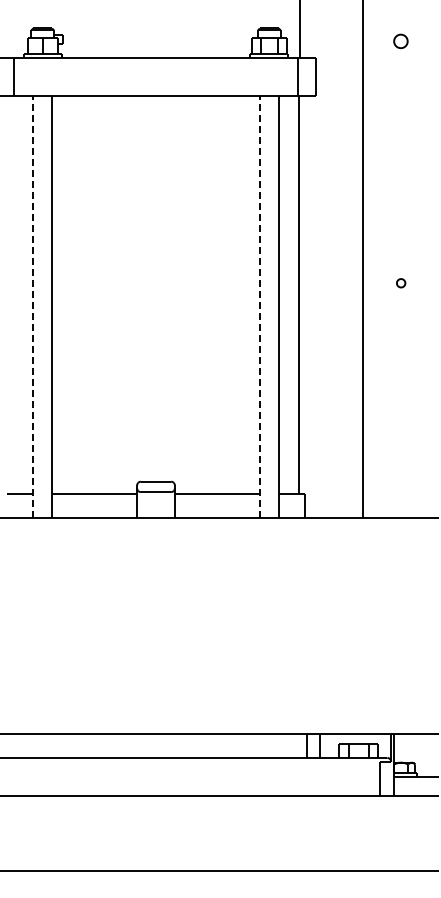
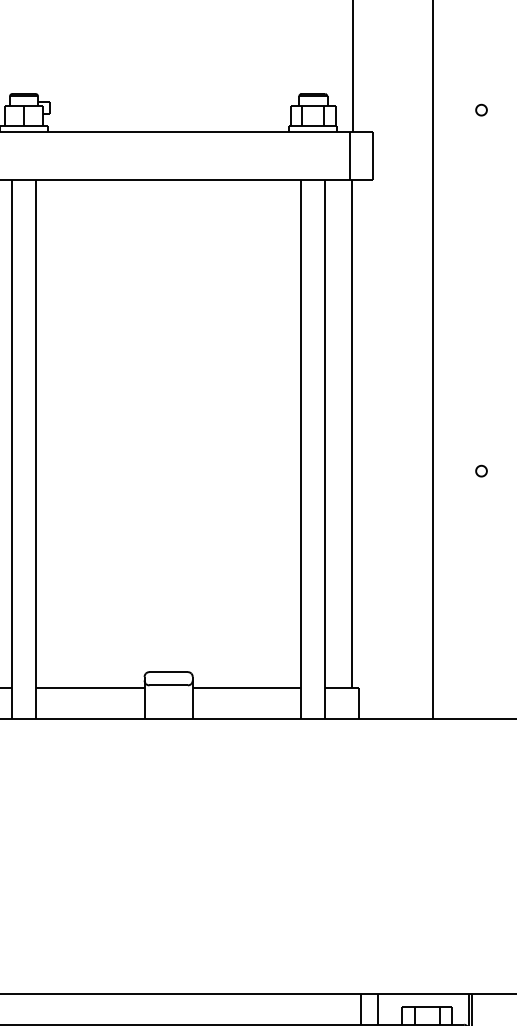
part: (401, 41) -> (481, 110), size x0.62
part: (401, 283) -> (481, 471), moved
line: (33, 306) -> (12, 448), dashed -> solid
line: (259, 306) -> (300, 448), dashed -> solid

